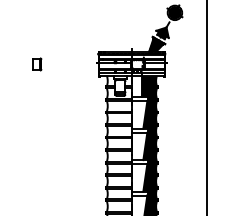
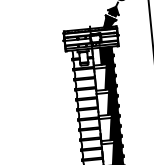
part: (37, 64) -> (15, 46), removed

